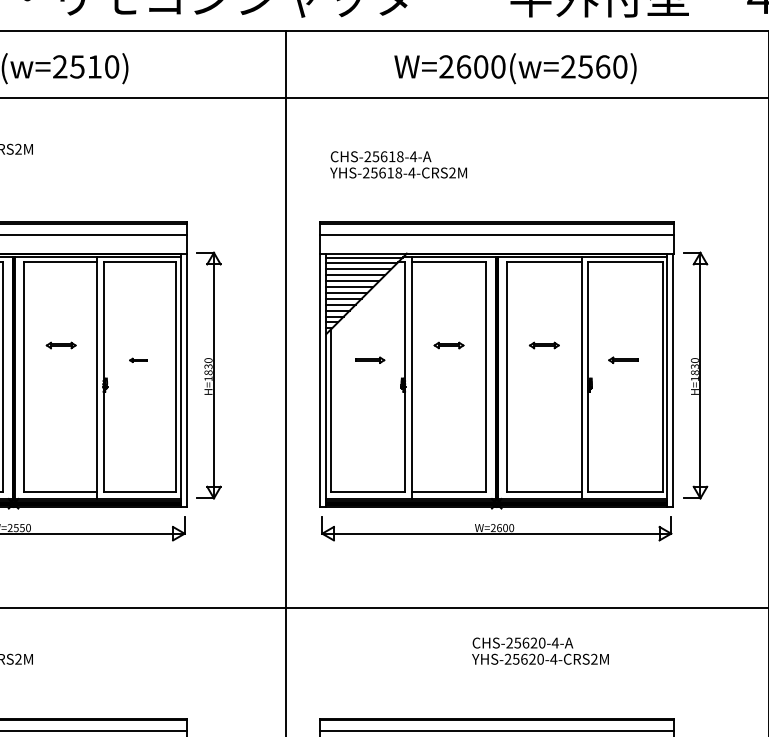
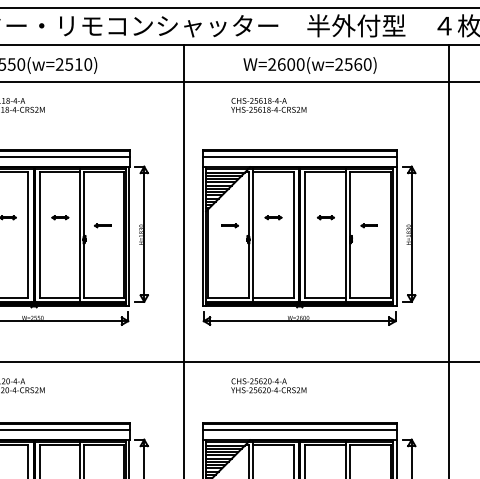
text: (398, 165) -> (268, 105), moved
part: (137, 359) -> (102, 225), size x1.67
text: (539, 650) -> (268, 385), moved

